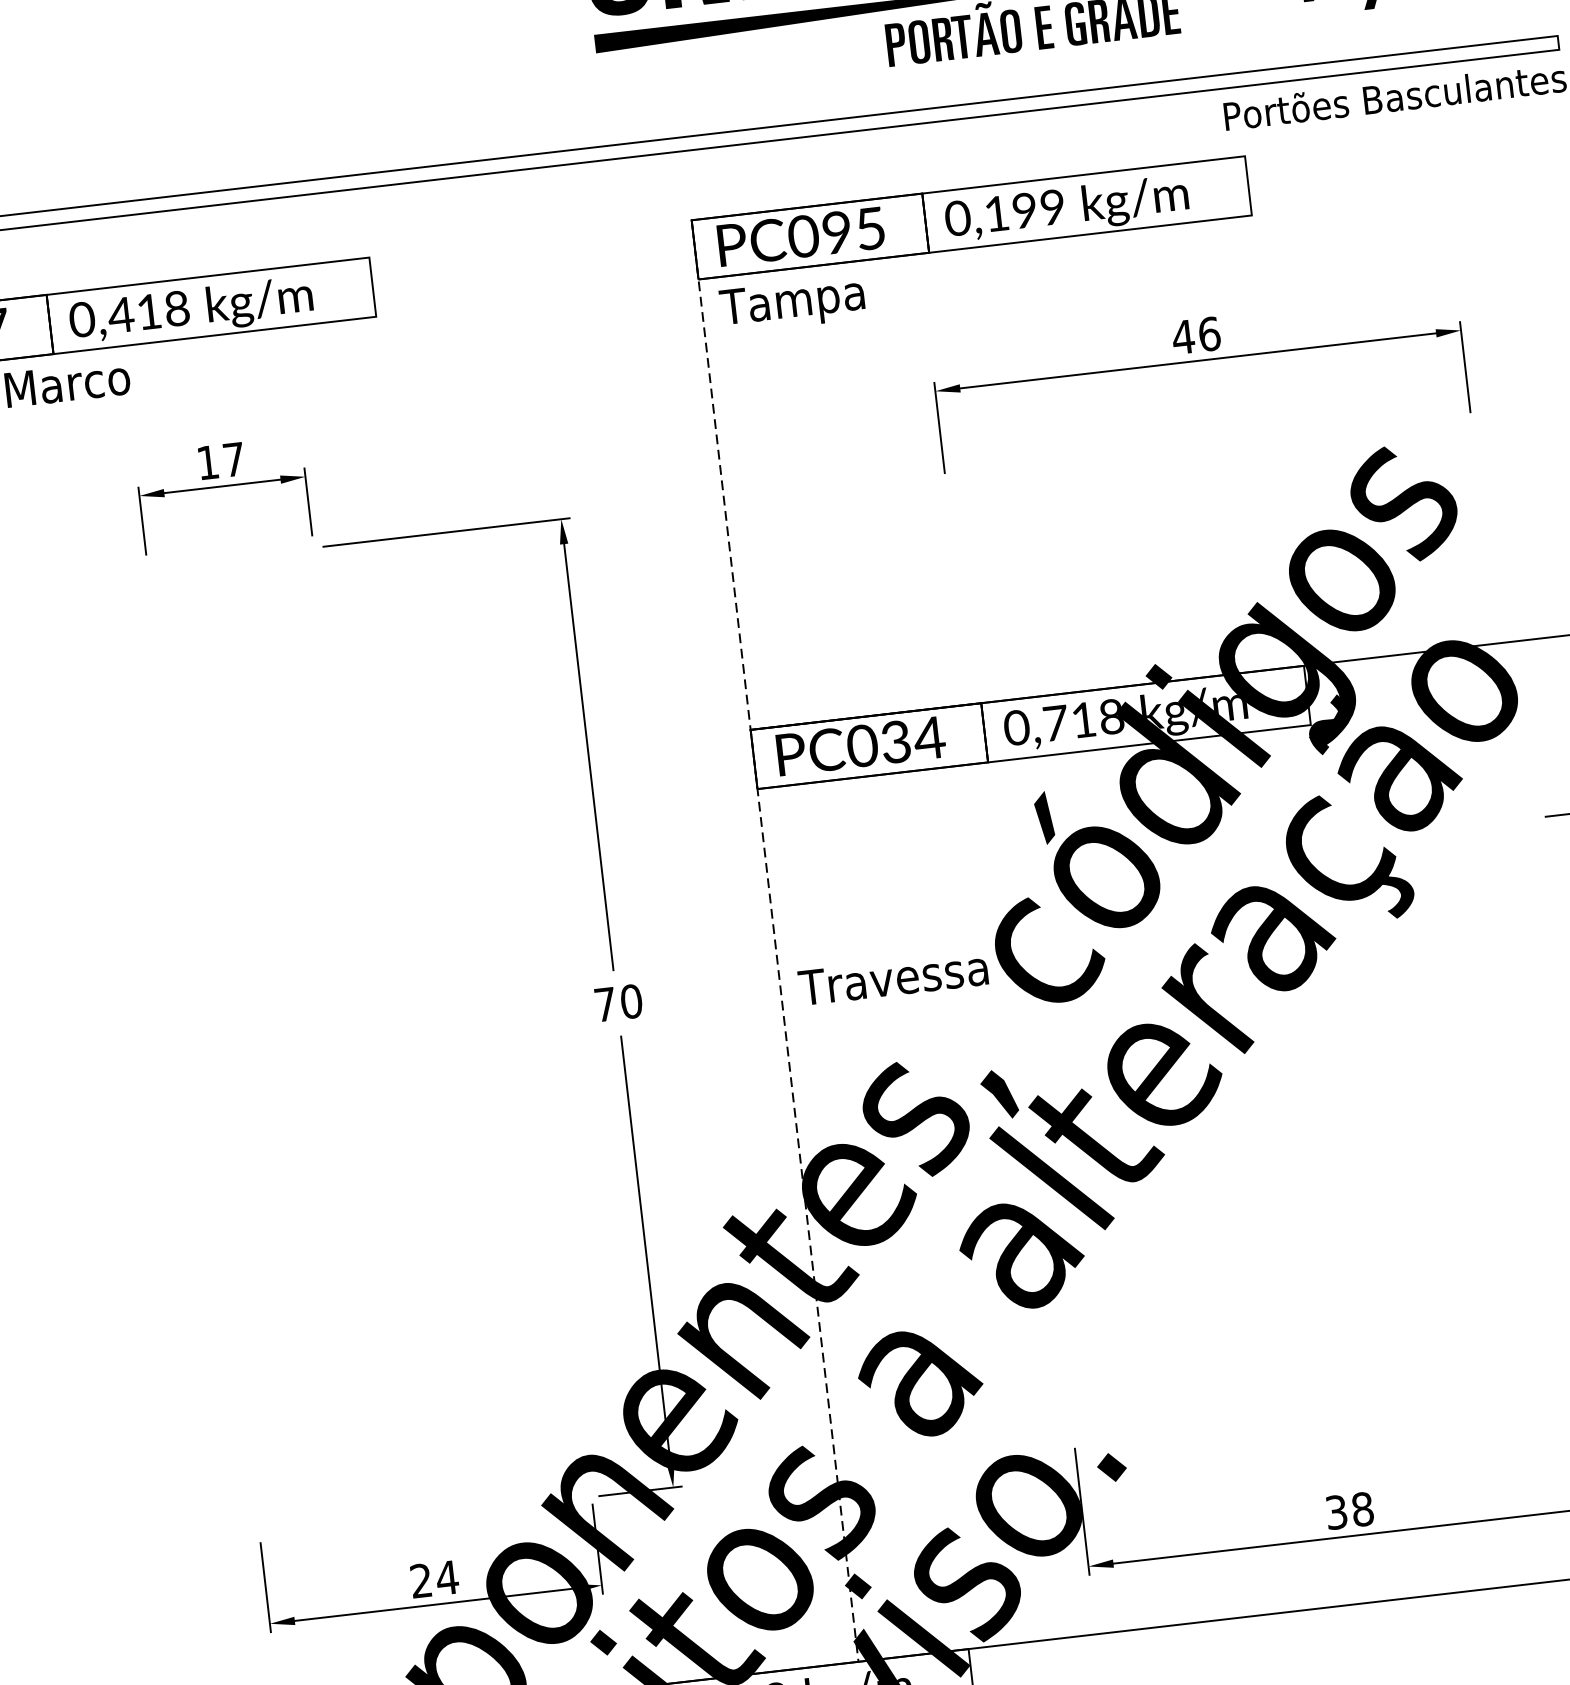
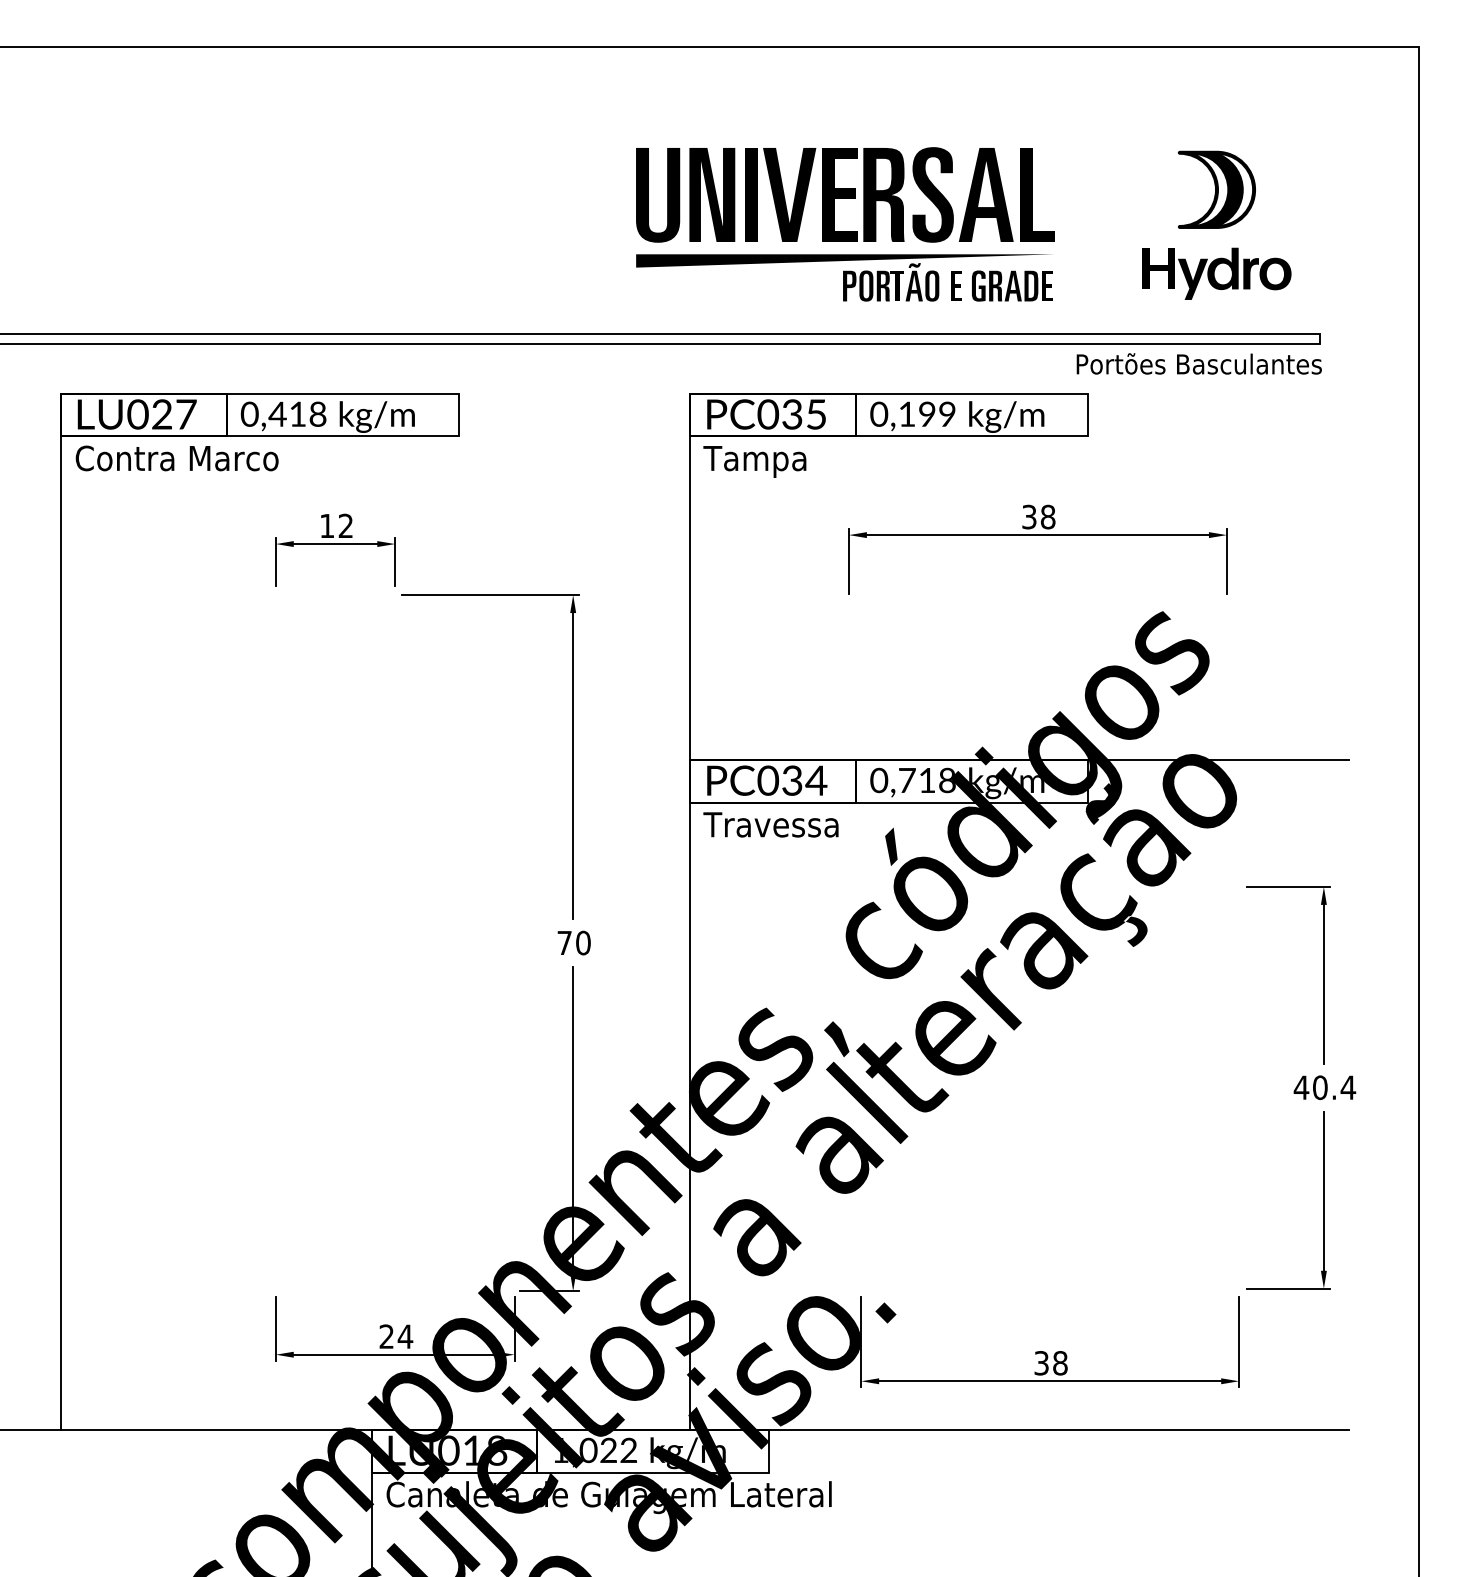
text: (837, 232) -> (792, 414), PC095 -> PC035
text: (1195, 334) -> (1038, 516), 46 -> 38
text: (233, 458) -> (345, 525), 17 -> 12
line: (775, 941) -> (690, 912), dashed -> solid
text: (892, 977) -> (770, 824), moved

